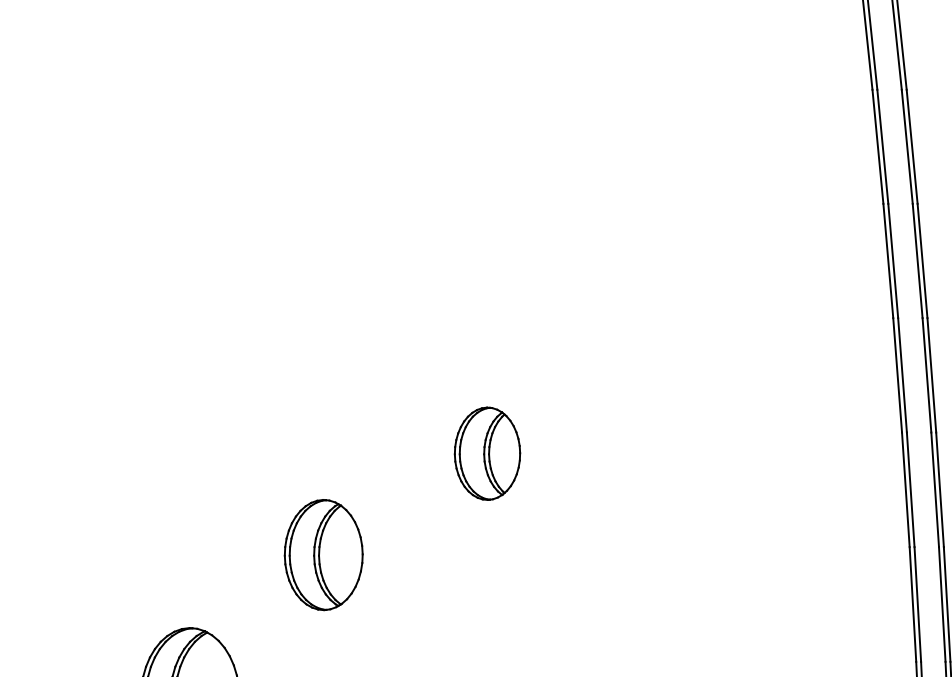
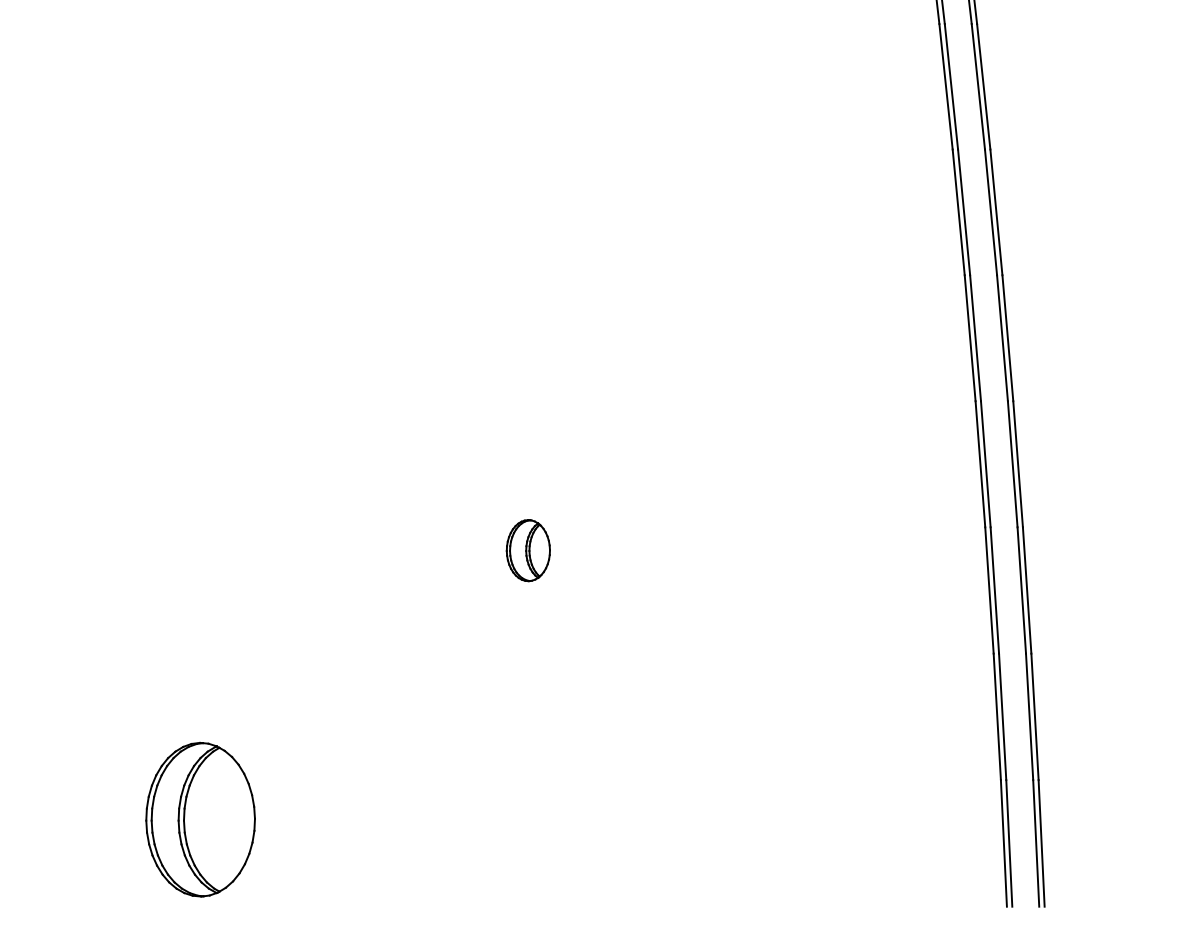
part: (487, 453) -> (528, 550), size x0.6
part: (323, 555) -> (347, 662), removed

